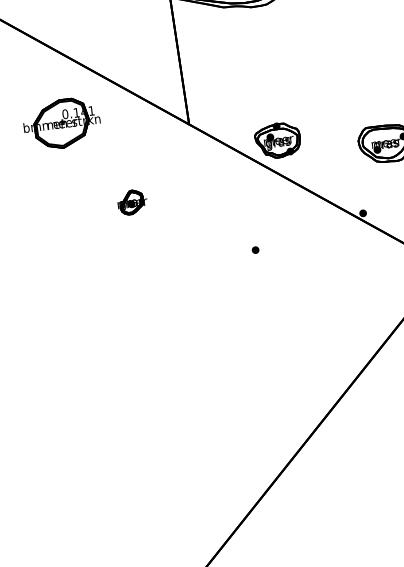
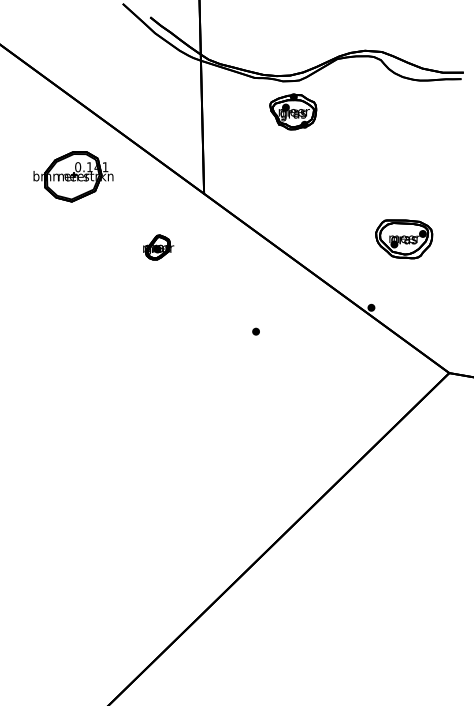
part: (278, 140) -> (293, 111), moved
part: (132, 202) -> (158, 247), moved

